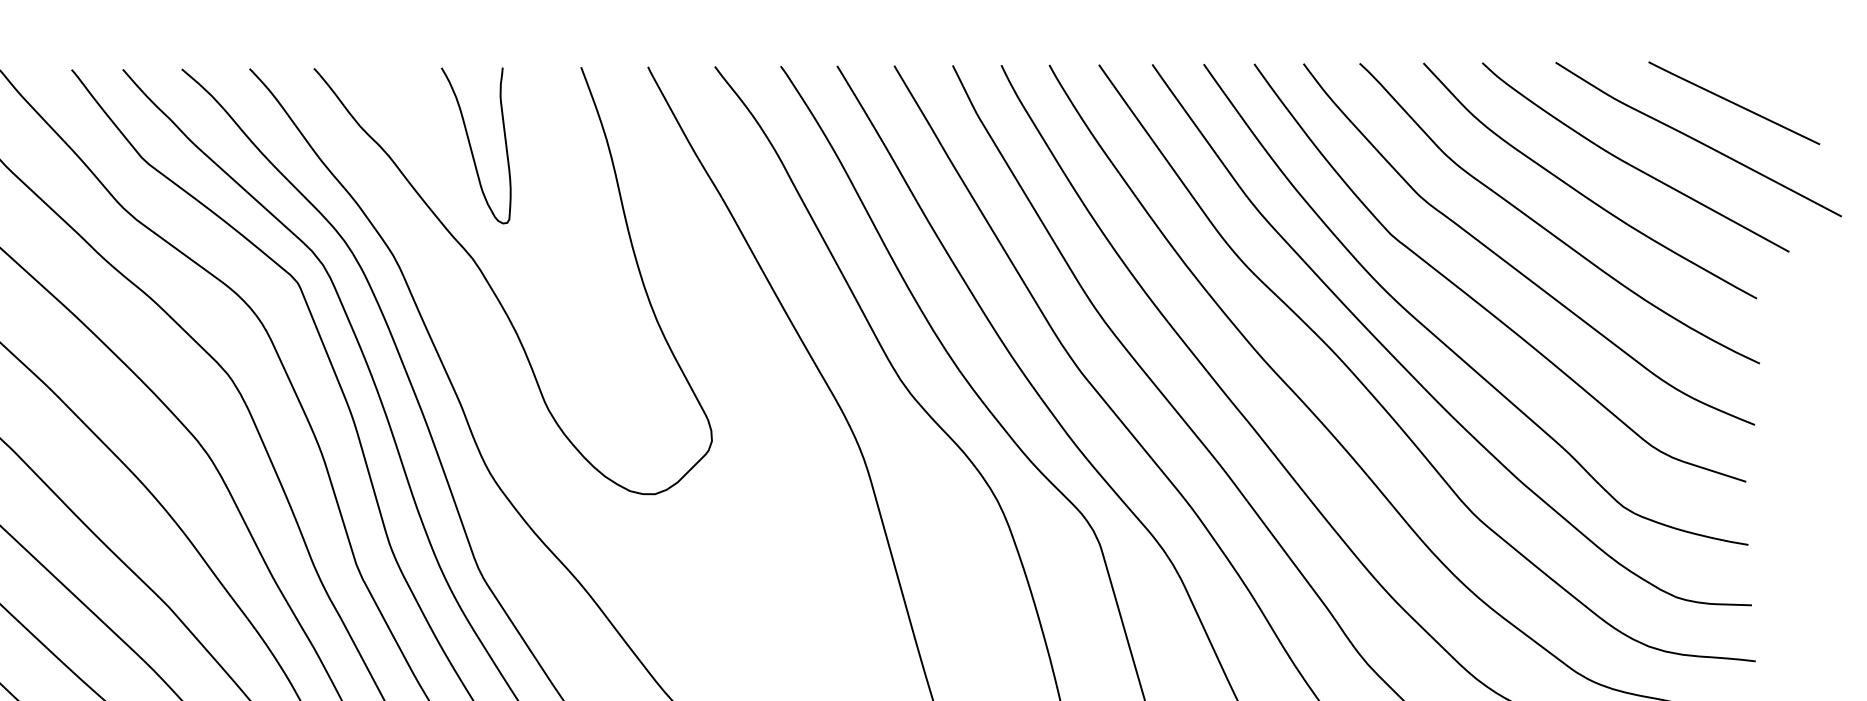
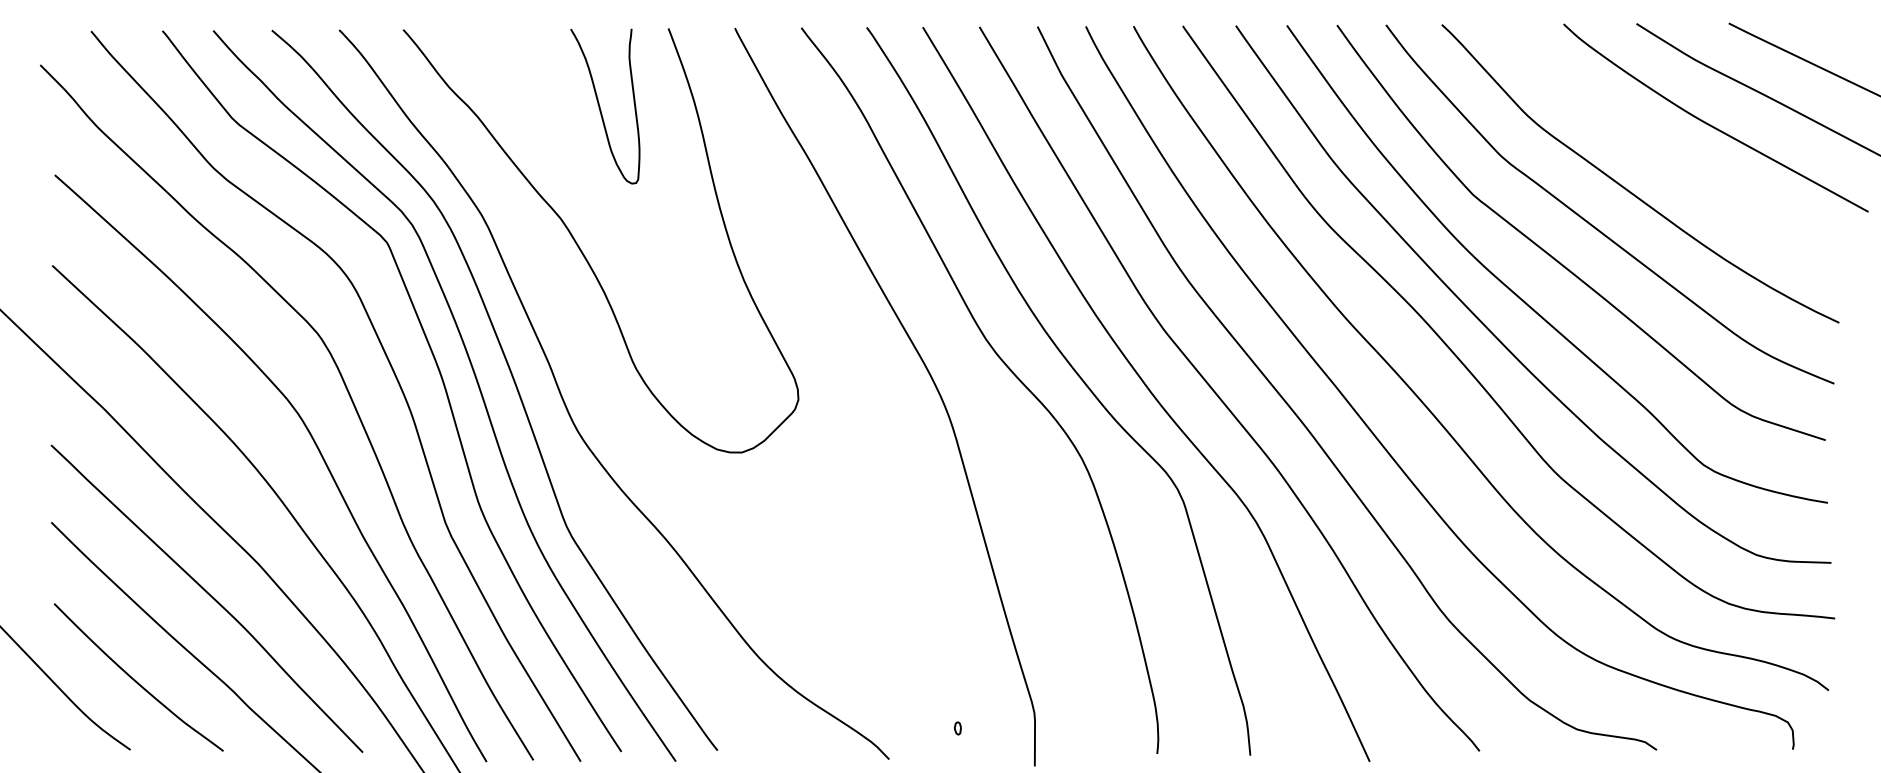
curve: (471, 145) -> (600, 106), moved
curve: (1581, 193) -> (1662, 153), removed

